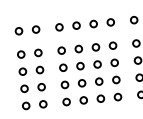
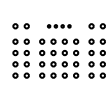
part: (85, 25) -> (59, 26), size x0.6

